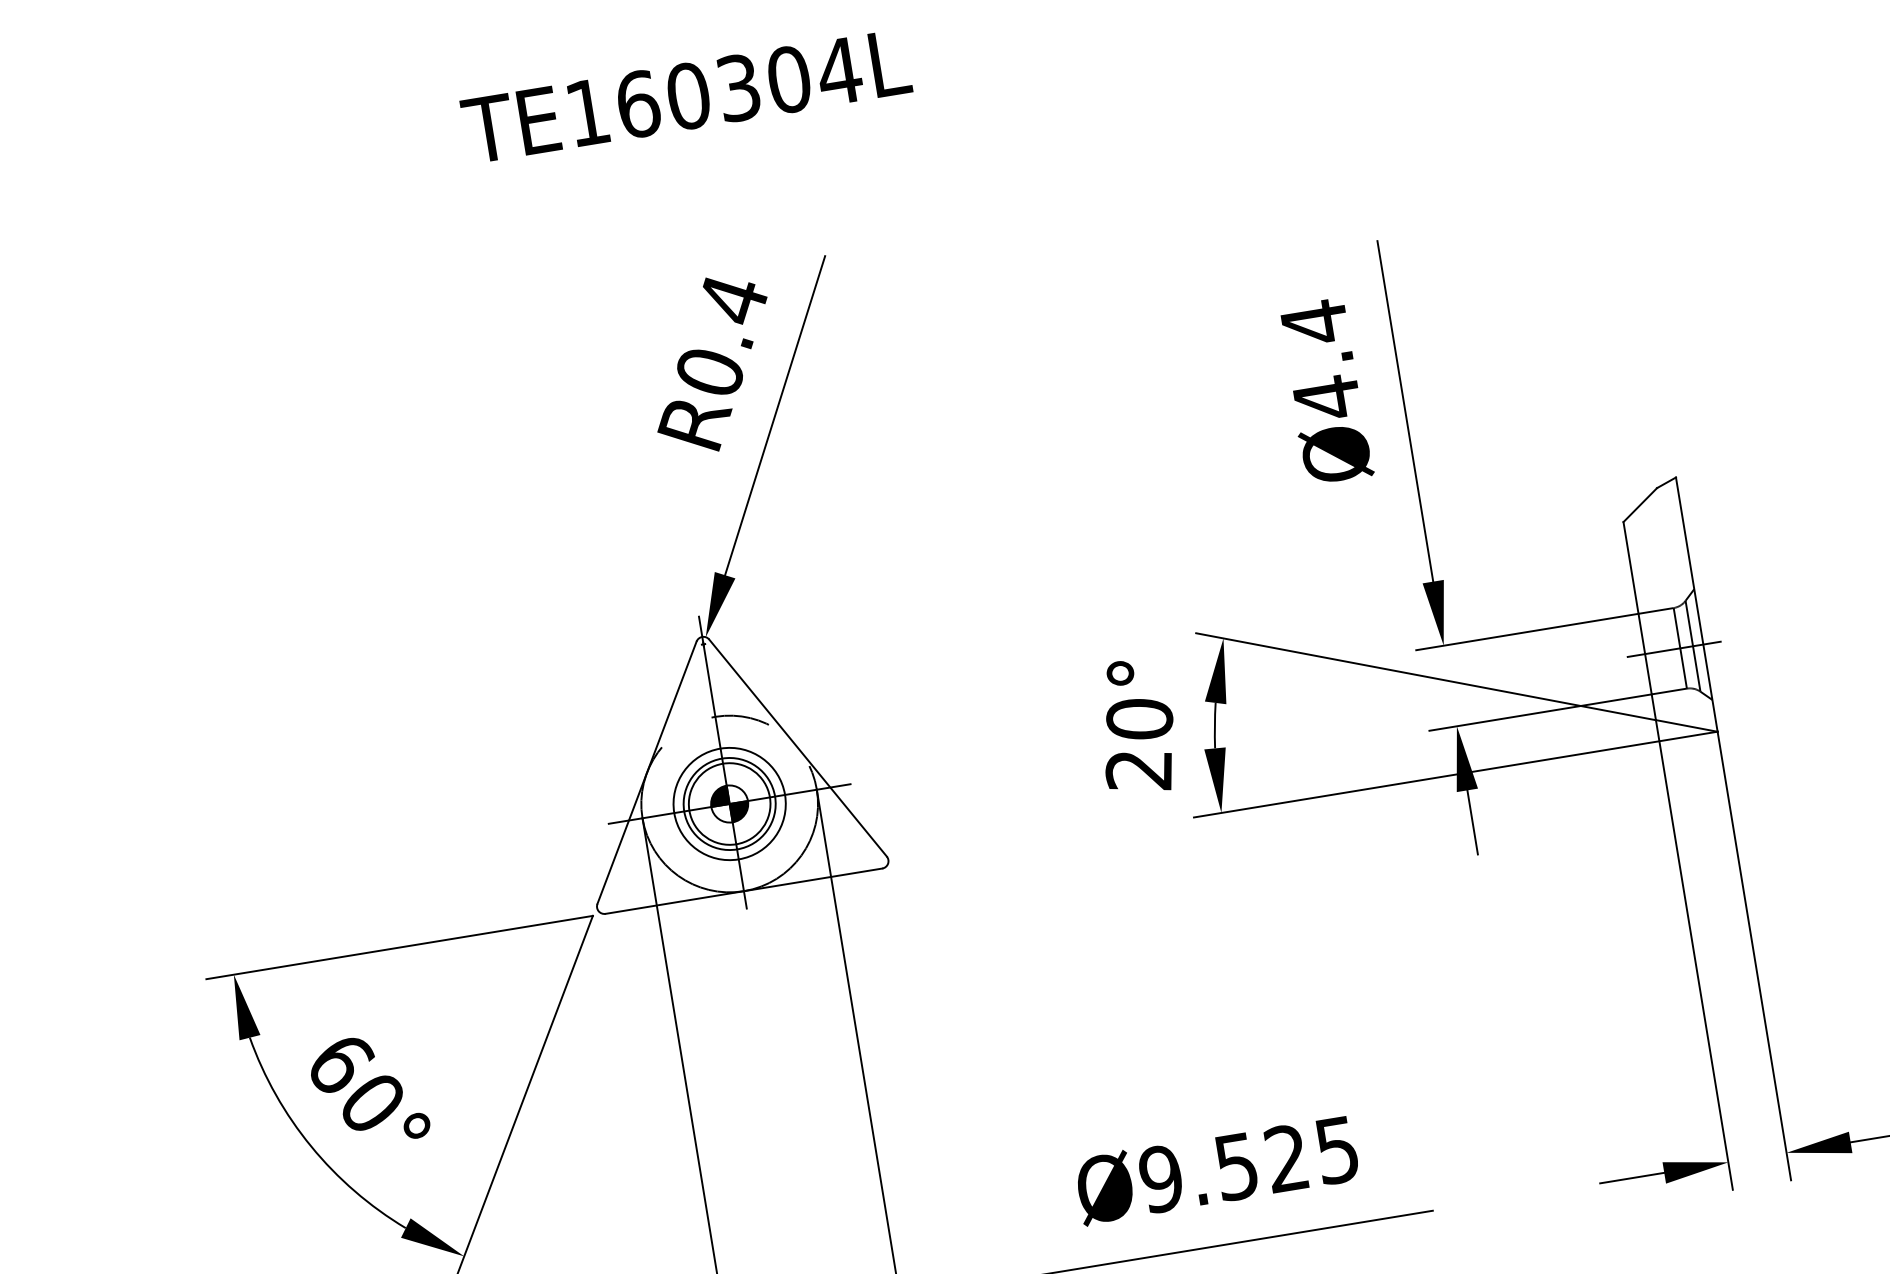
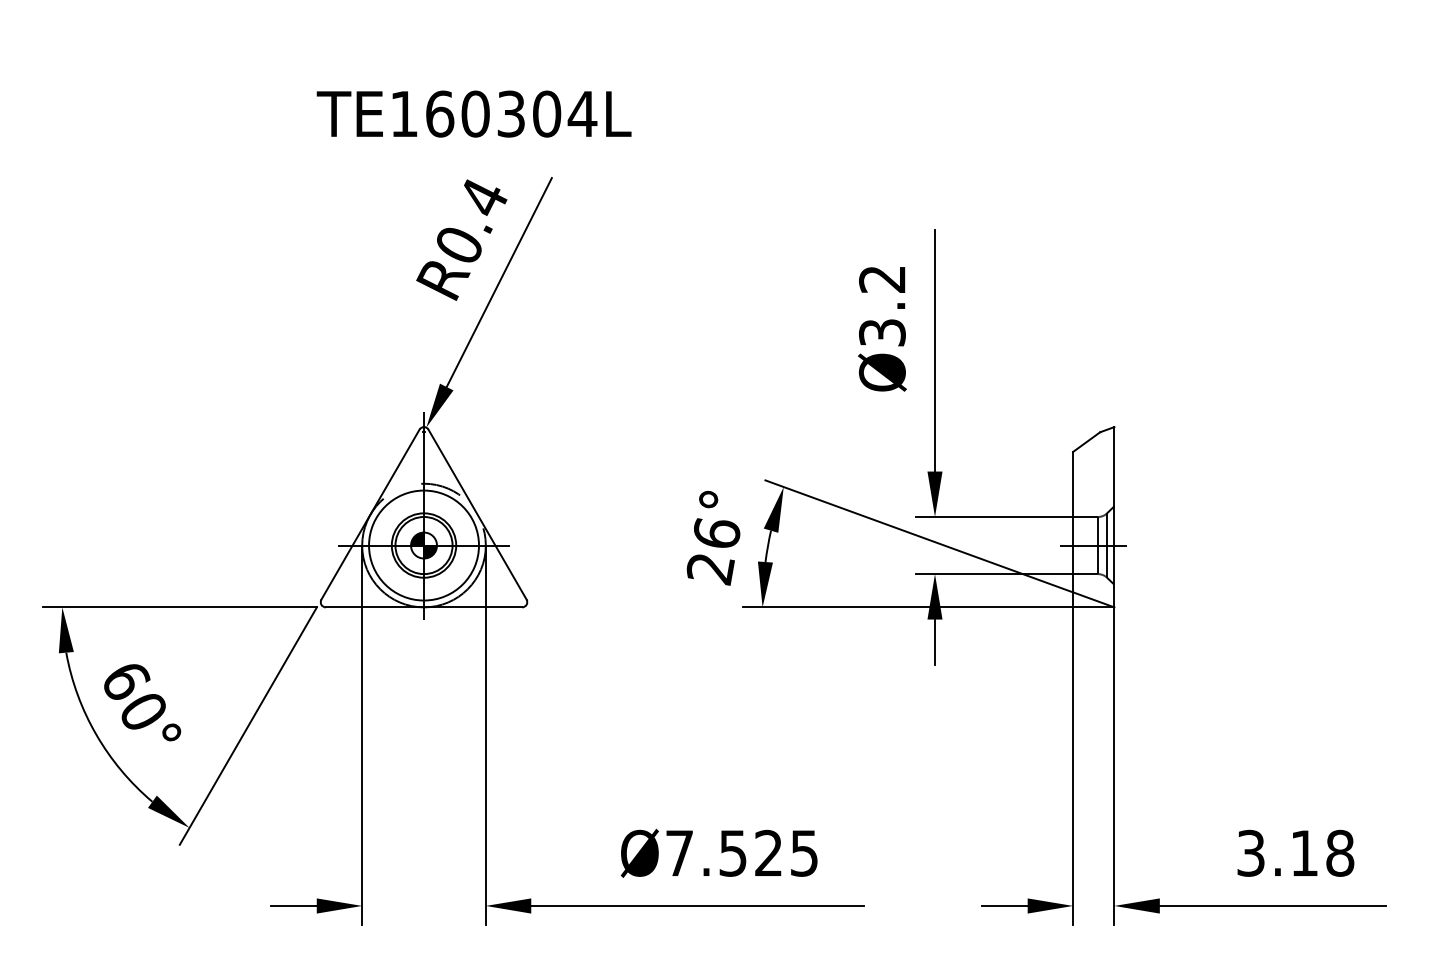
text: (685, 95) -> (473, 113), moved
text: (1320, 359) -> (882, 305), Ø4.4 -> Ø3.2
text: (1139, 719) -> (716, 533), 20° -> 26°
circle: (728, 804) -> (423, 545), size x1.4
text: (1160, 1177) -> (679, 852), Ø9.525 -> Ø7.525

